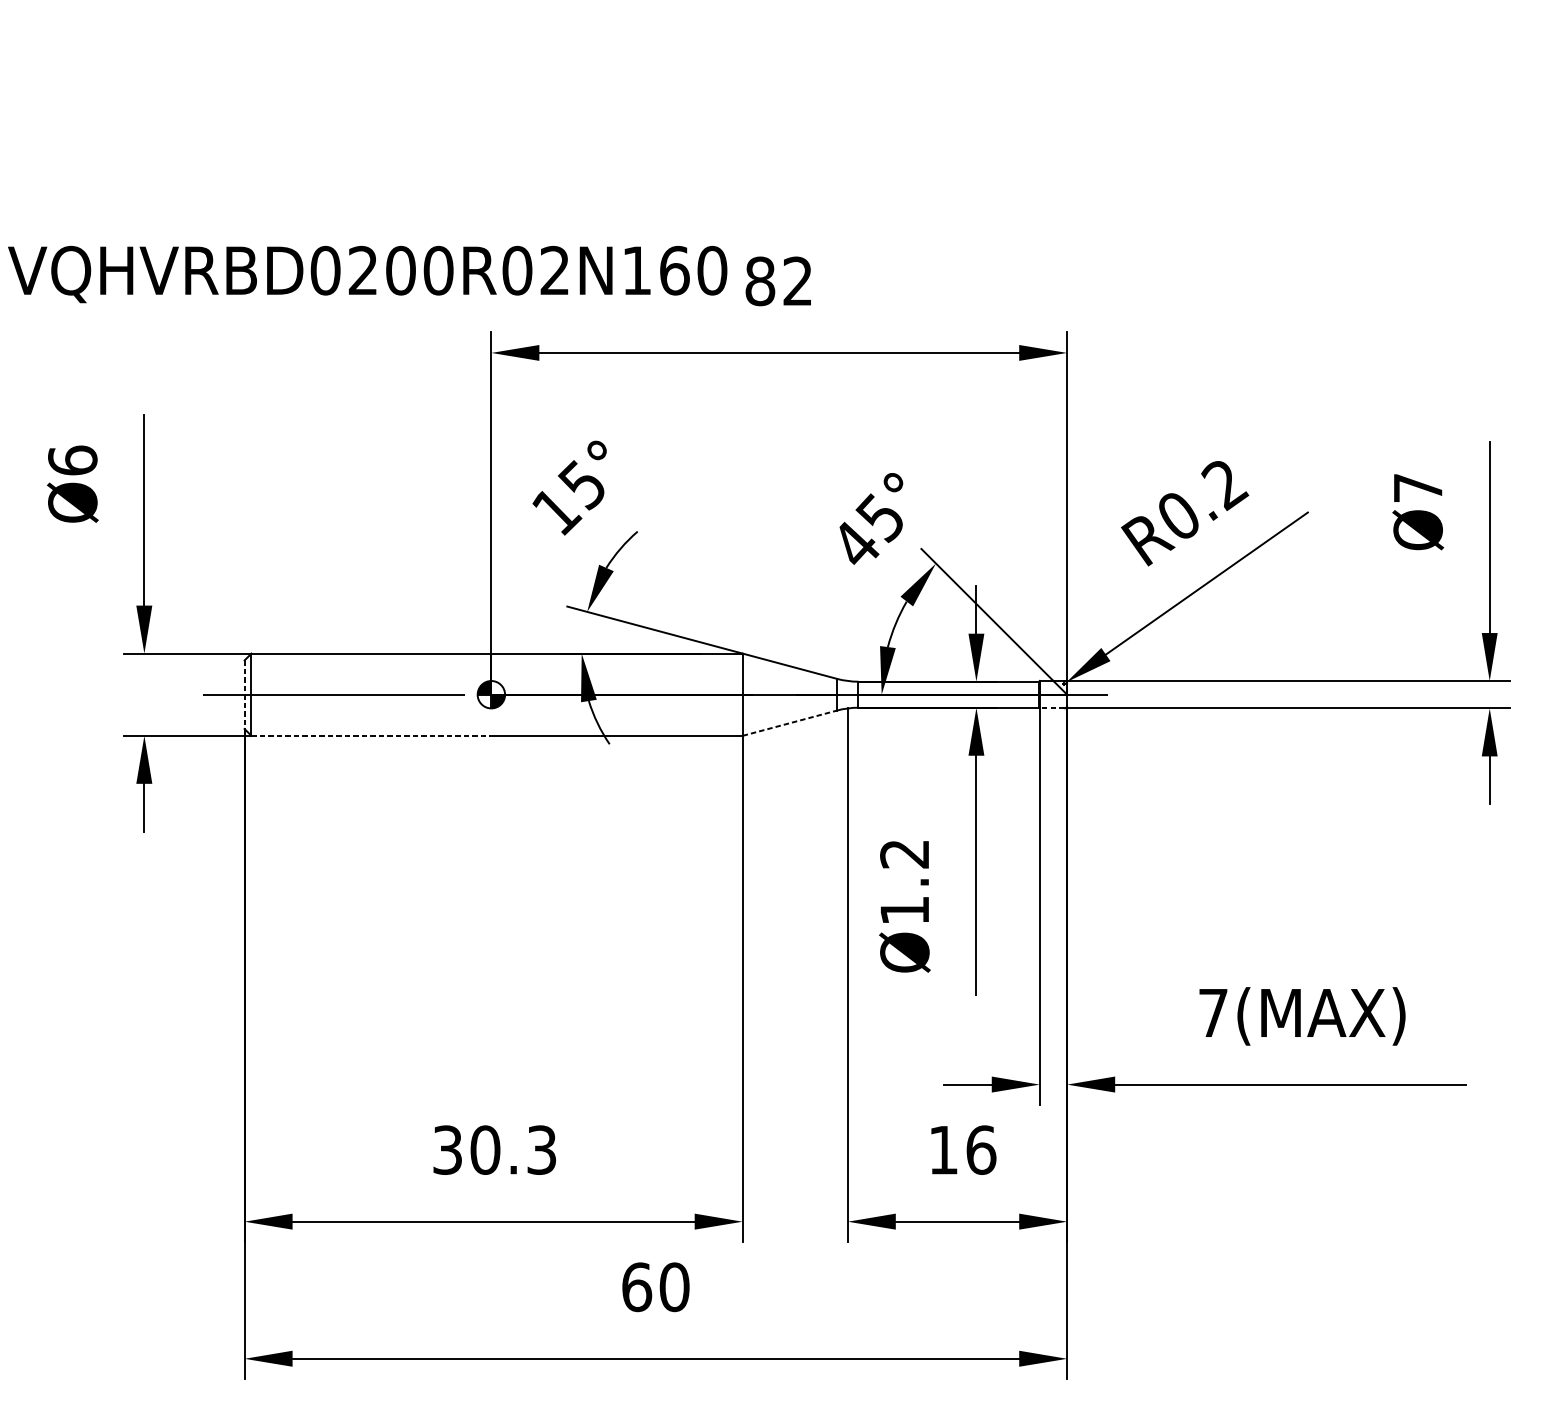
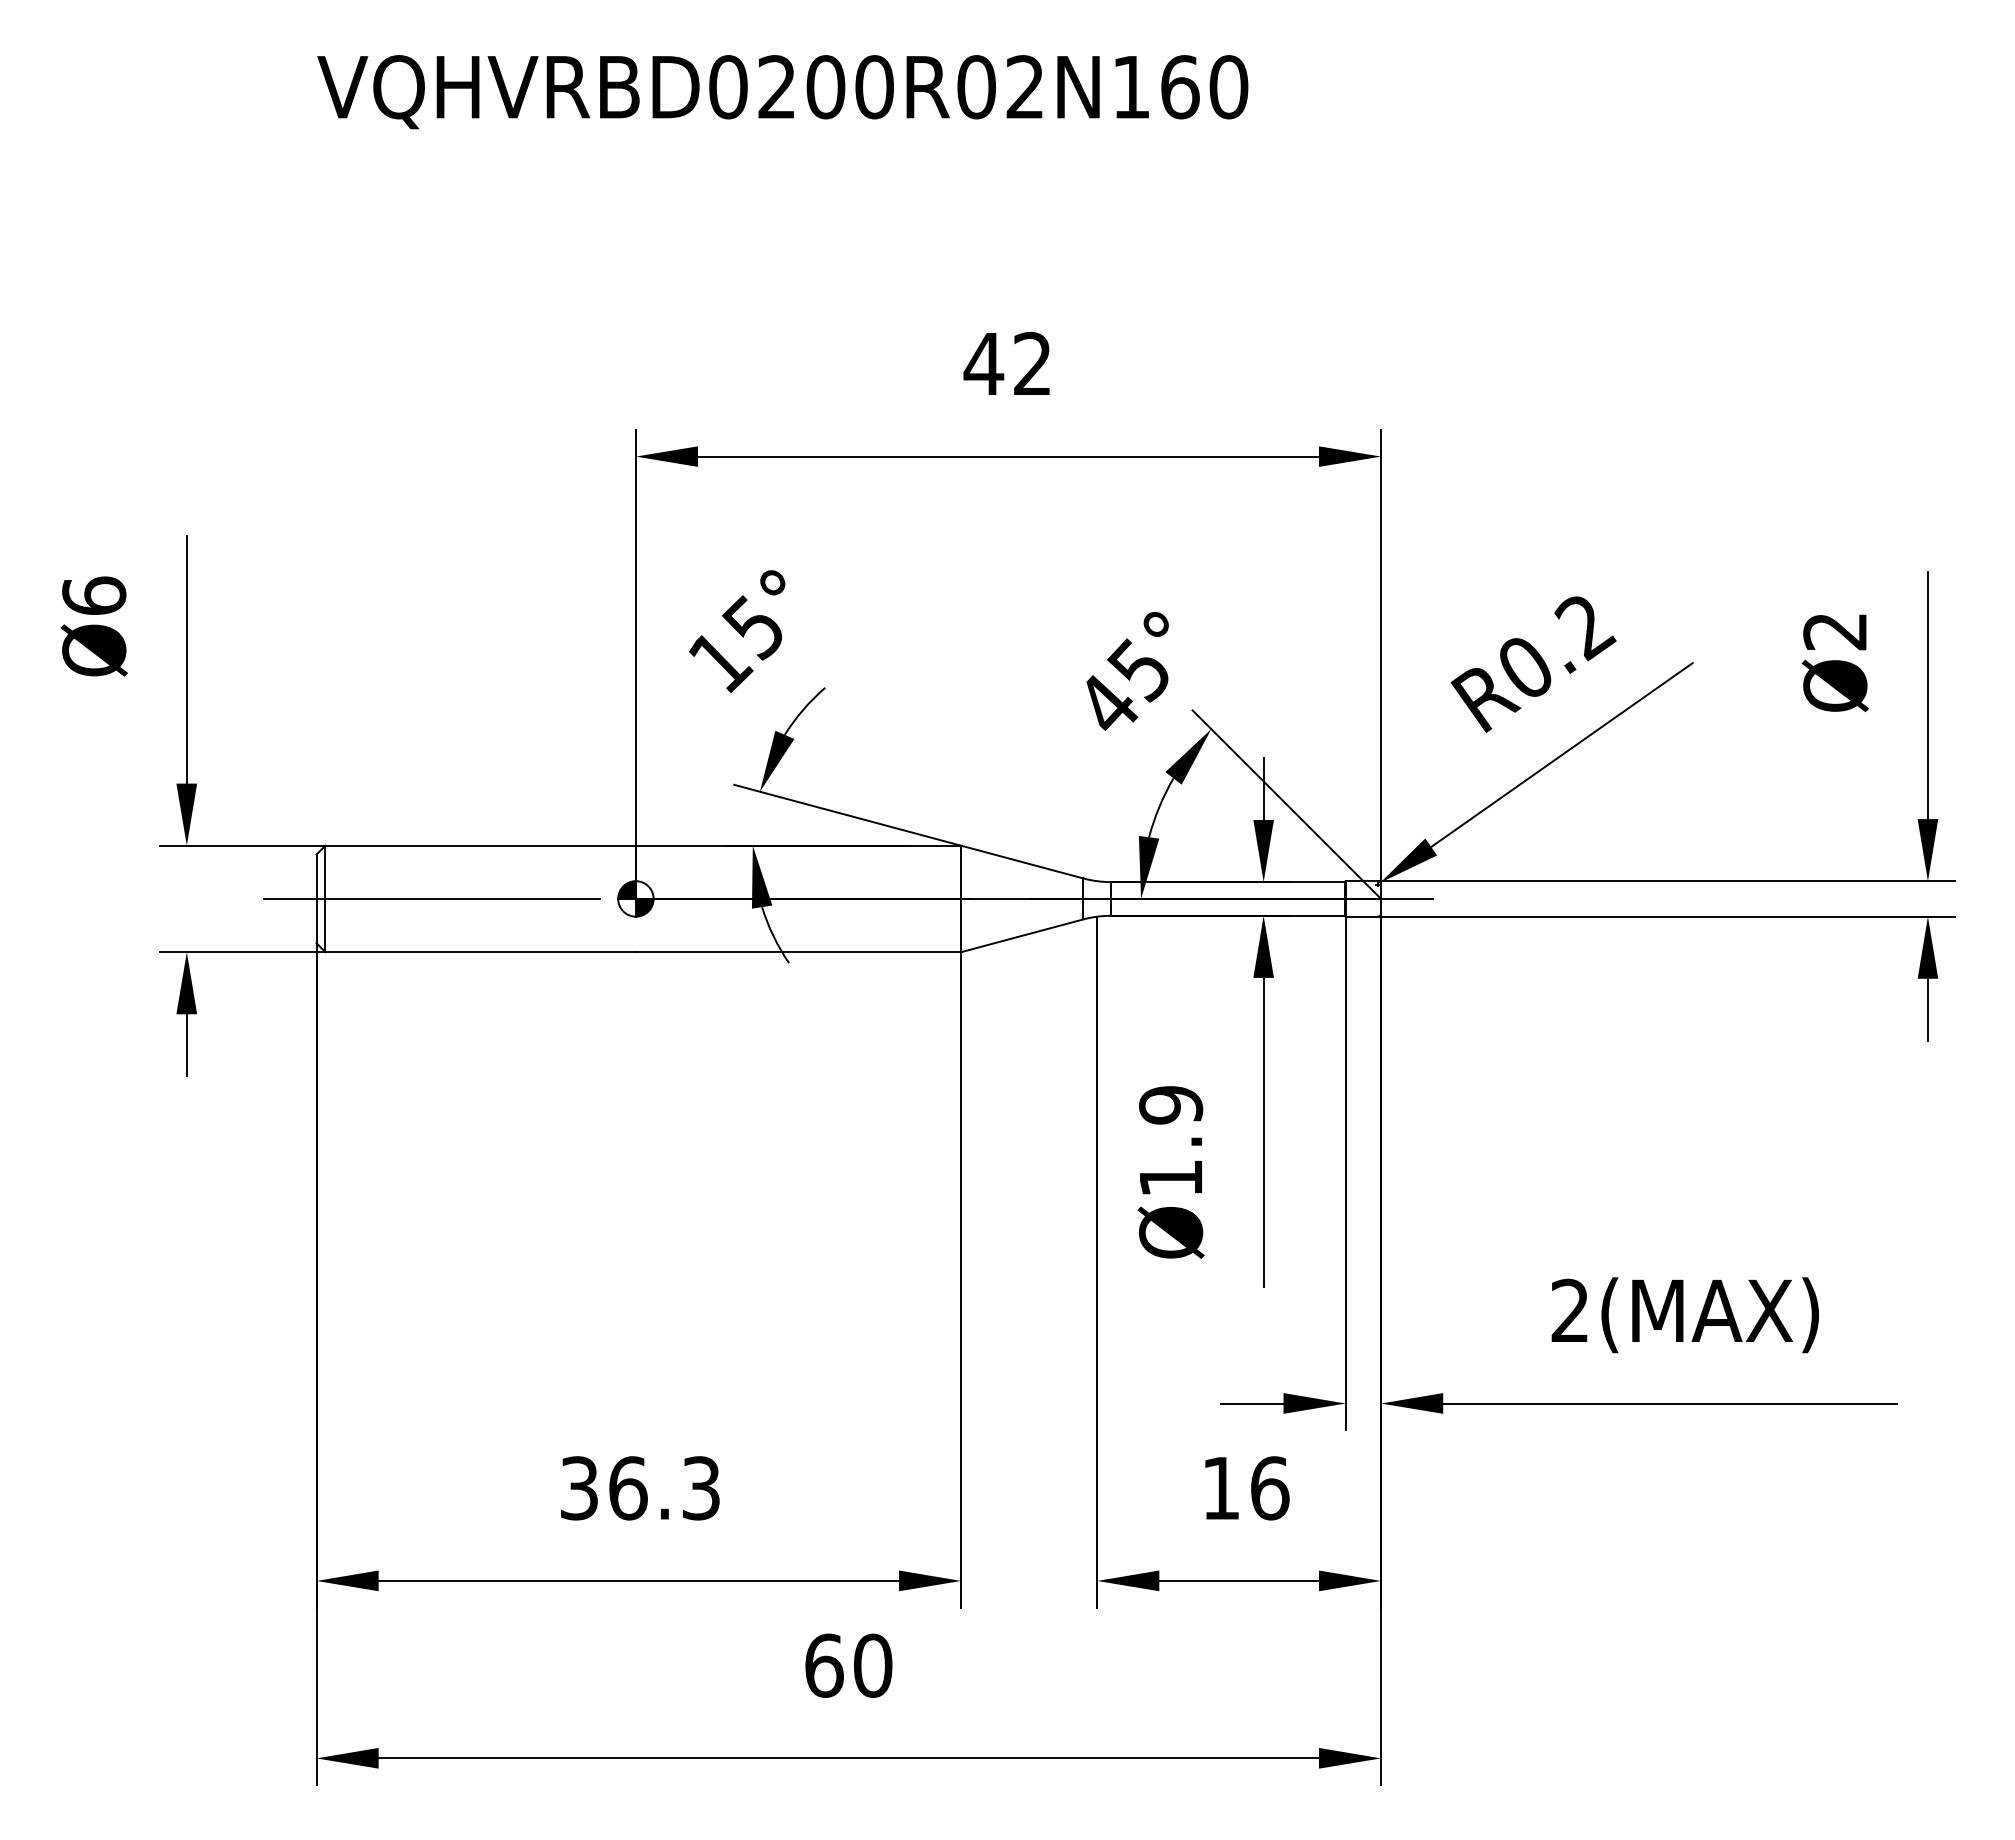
text: (367, 274) -> (782, 92), moved
text: (759, 280) -> (983, 363), 82 -> 42
text: (1417, 488) -> (1834, 631), Ø7 -> Ø2
line: (244, 695) -> (316, 899), dashed -> solid
line: (1052, 708) -> (1361, 916), dashed -> solid
line: (790, 722) -> (1022, 935), dashed -> solid
line: (372, 736) -> (481, 952), dashed -> solid
text: (905, 854) -> (1171, 1105), Ø1.2 -> Ø1.9
text: (1212, 1011) -> (1569, 1309), 7(MAX) -> 2(MAX)
text: (485, 1150) -> (628, 1488), 30.3 -> 36.3

